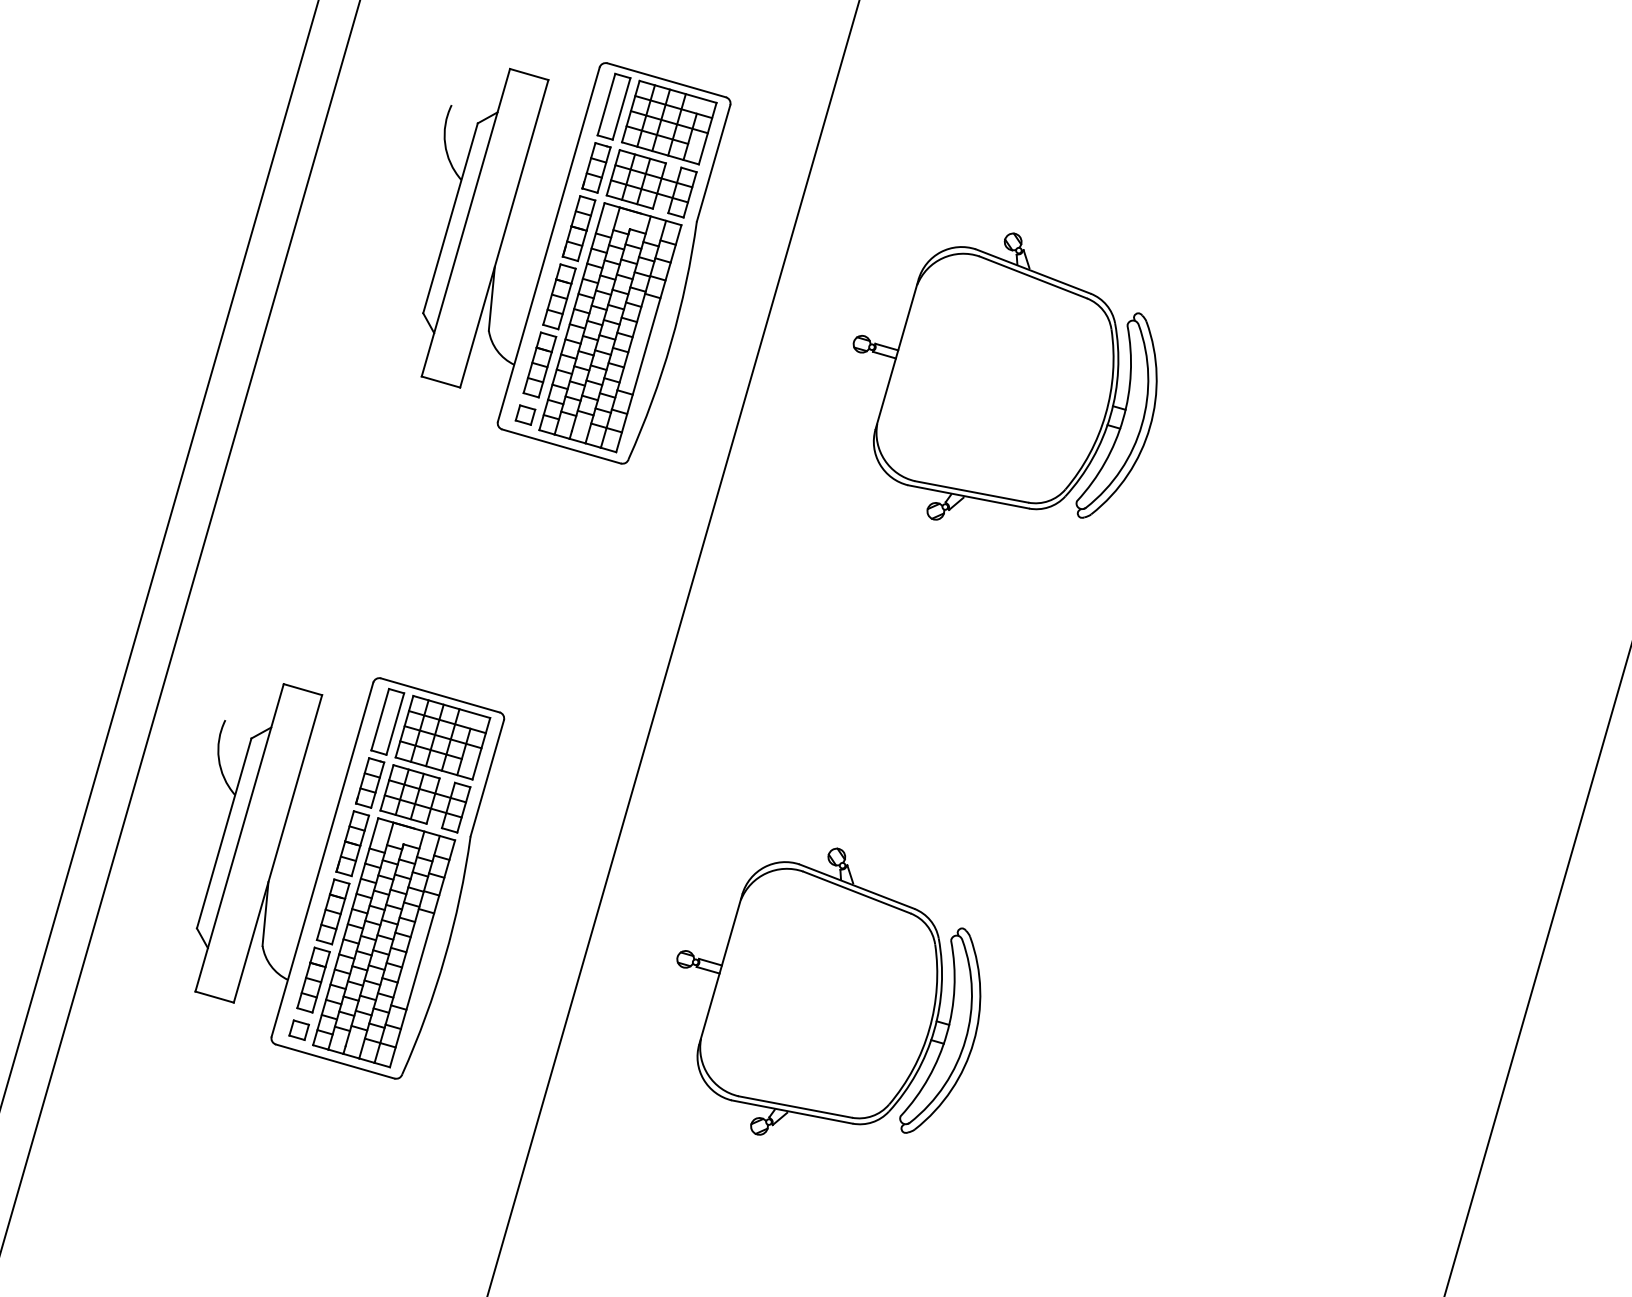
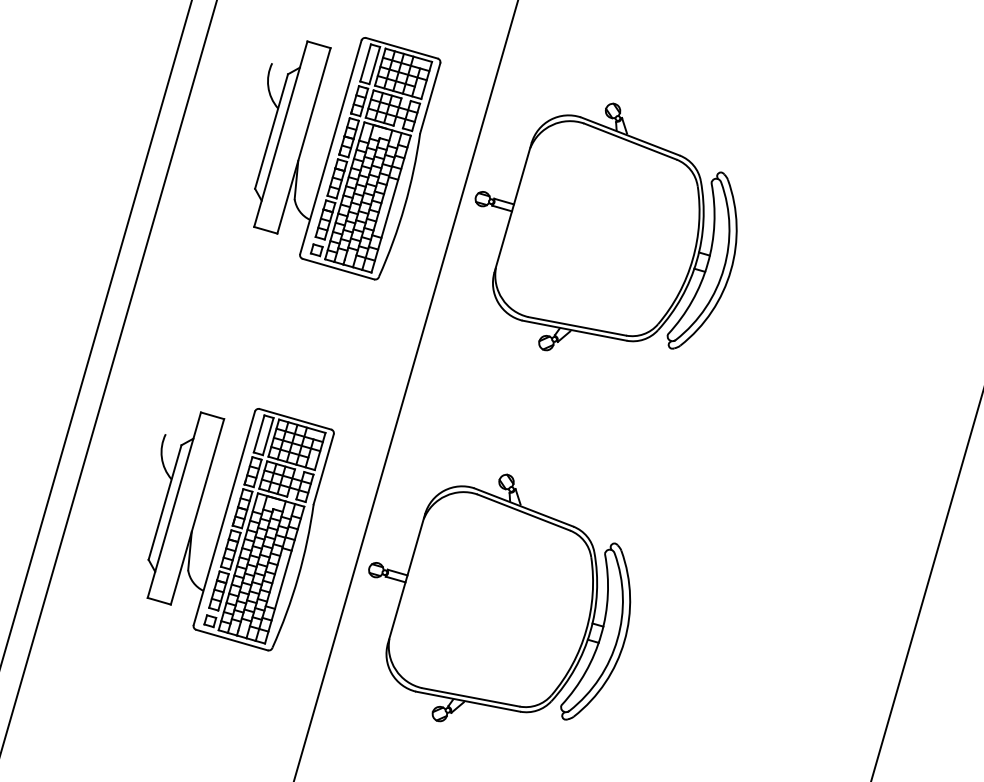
part: (1004, 375) -> (605, 226), size x1.43
part: (349, 878) -> (240, 529), moved
part: (828, 990) -> (499, 597), size x1.43

